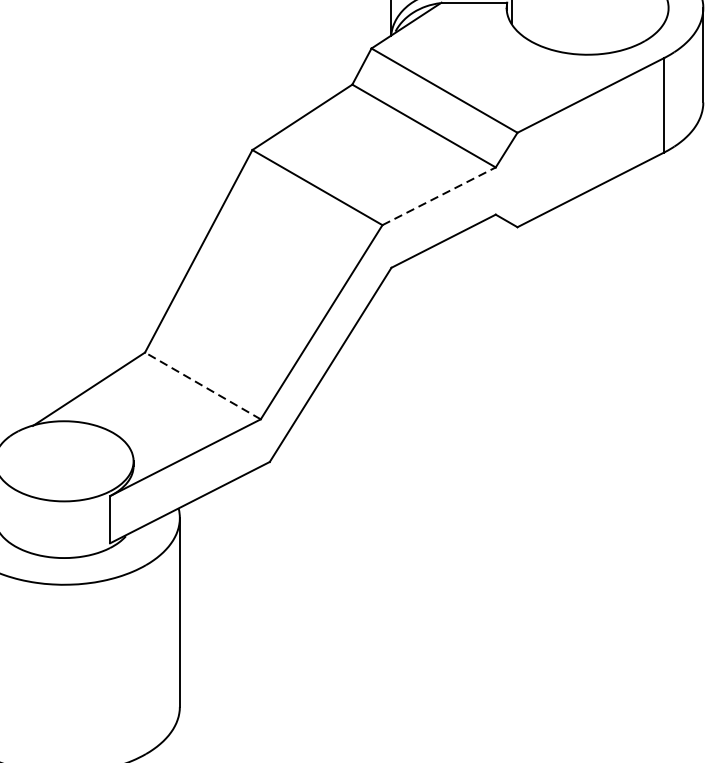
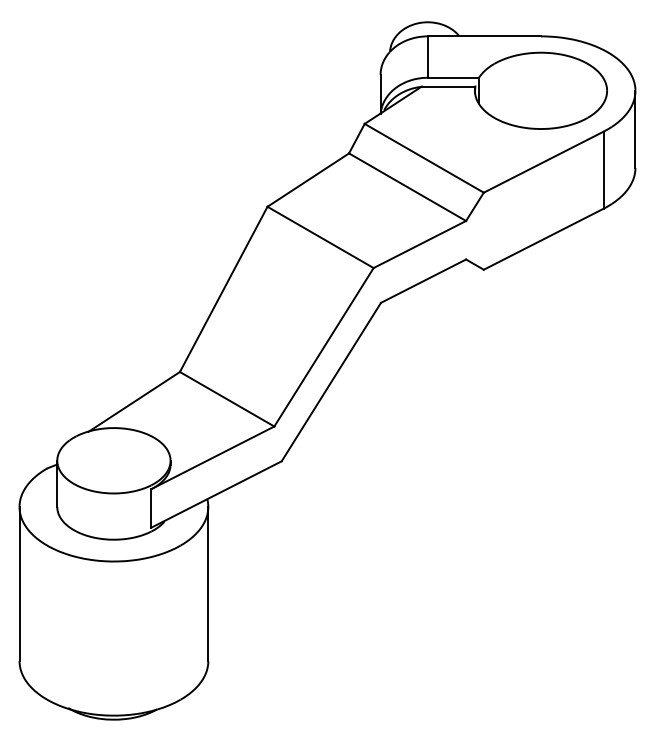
line: (438, 196) -> (419, 244), dashed -> solid
line: (203, 386) -> (227, 399), dashed -> solid

